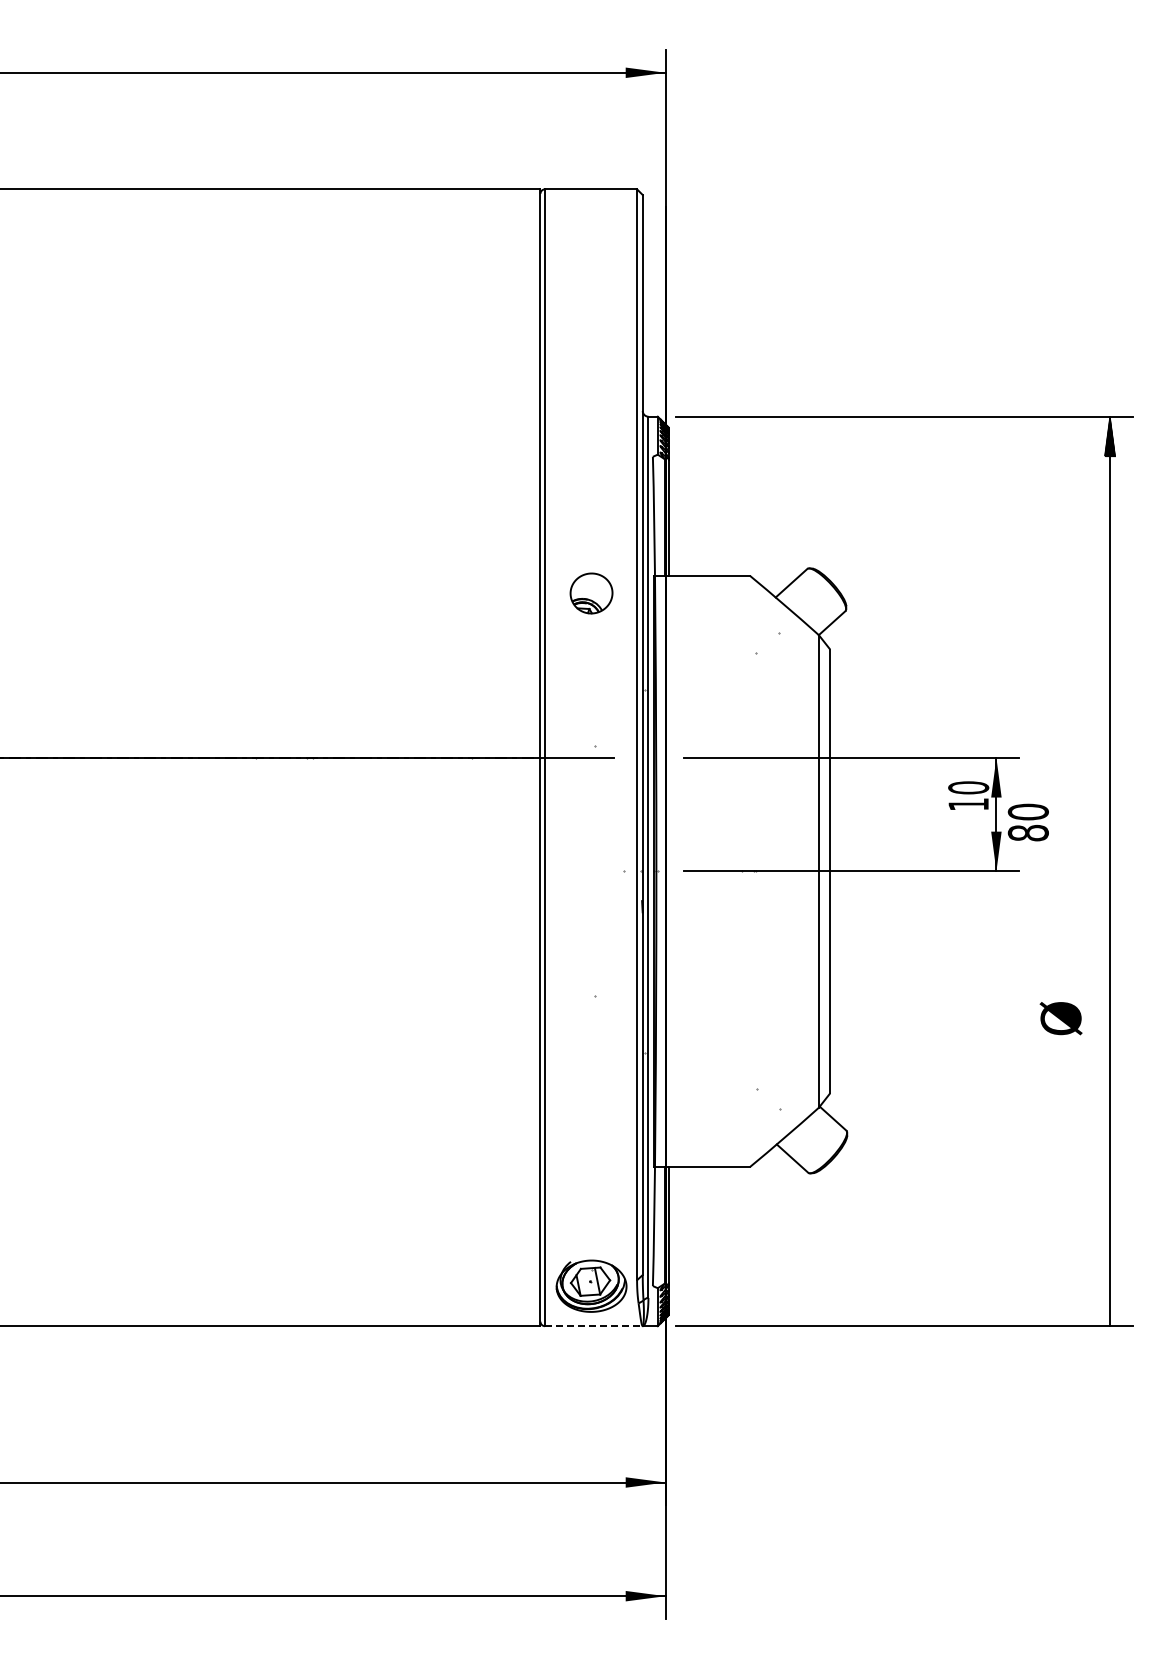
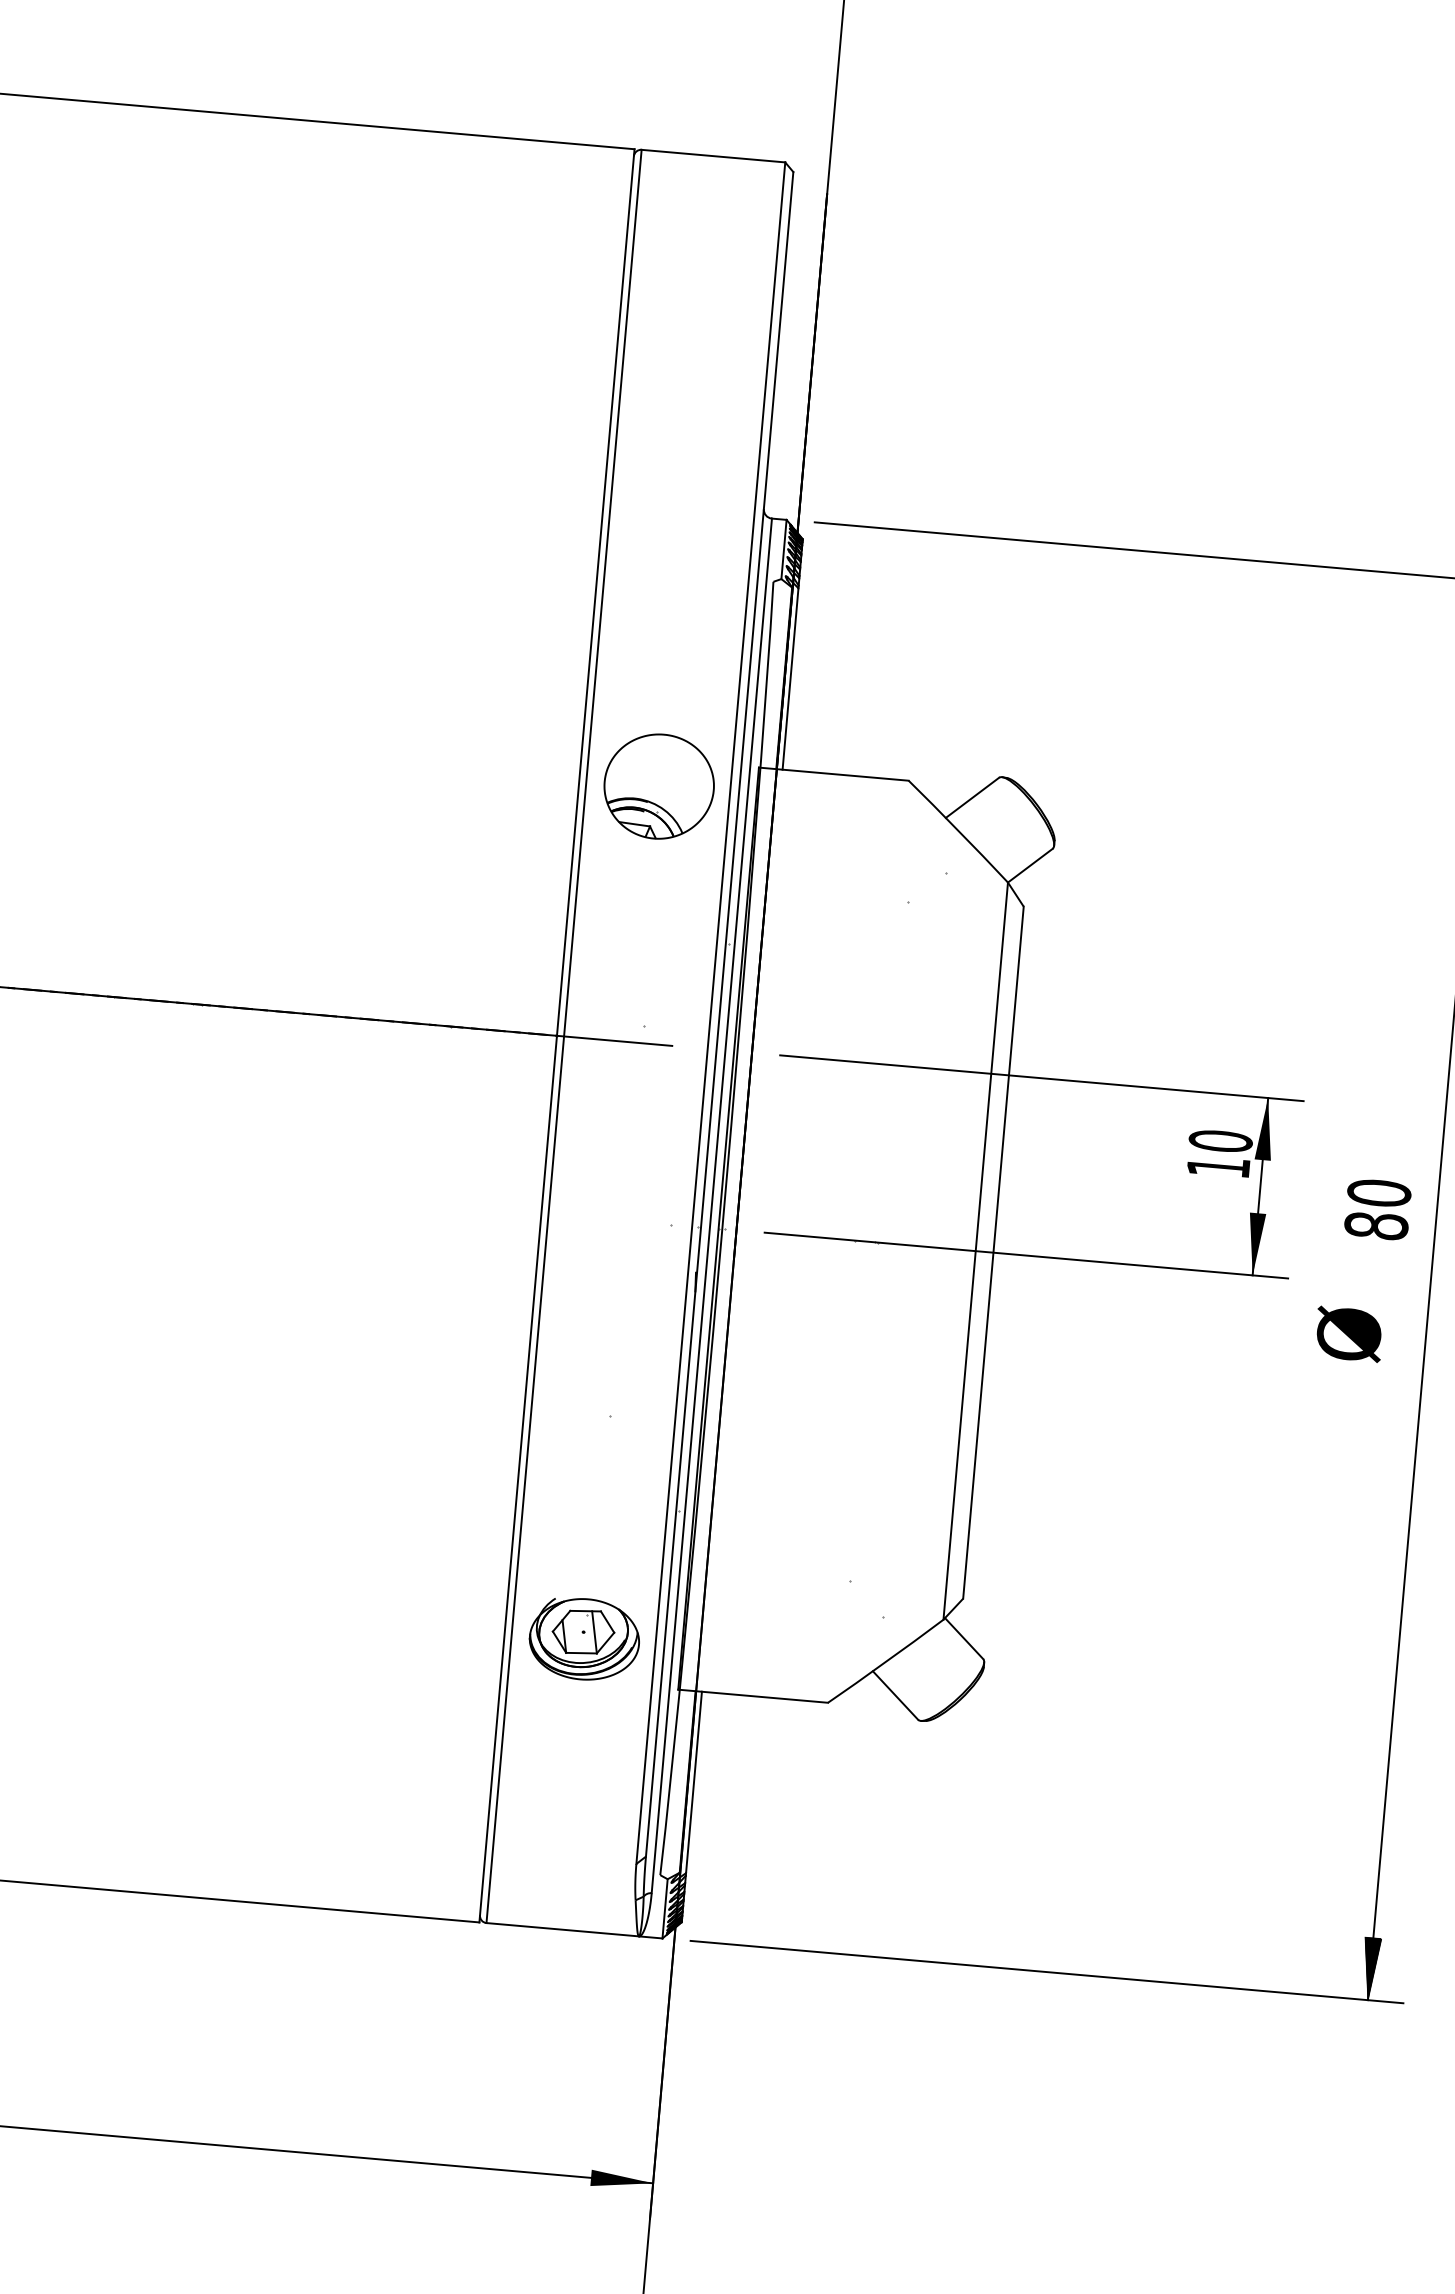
part: (591, 593) -> (659, 786), size x1.67
text: (1027, 822) -> (1376, 1209), moved
text: (1060, 1018) -> (1348, 1334), moved
part: (591, 1285) -> (584, 1638), moved
hatch: (1109, 1306) -> (1369, 1969), added
line: (593, 1326) -> (562, 1930), dashed -> solid

